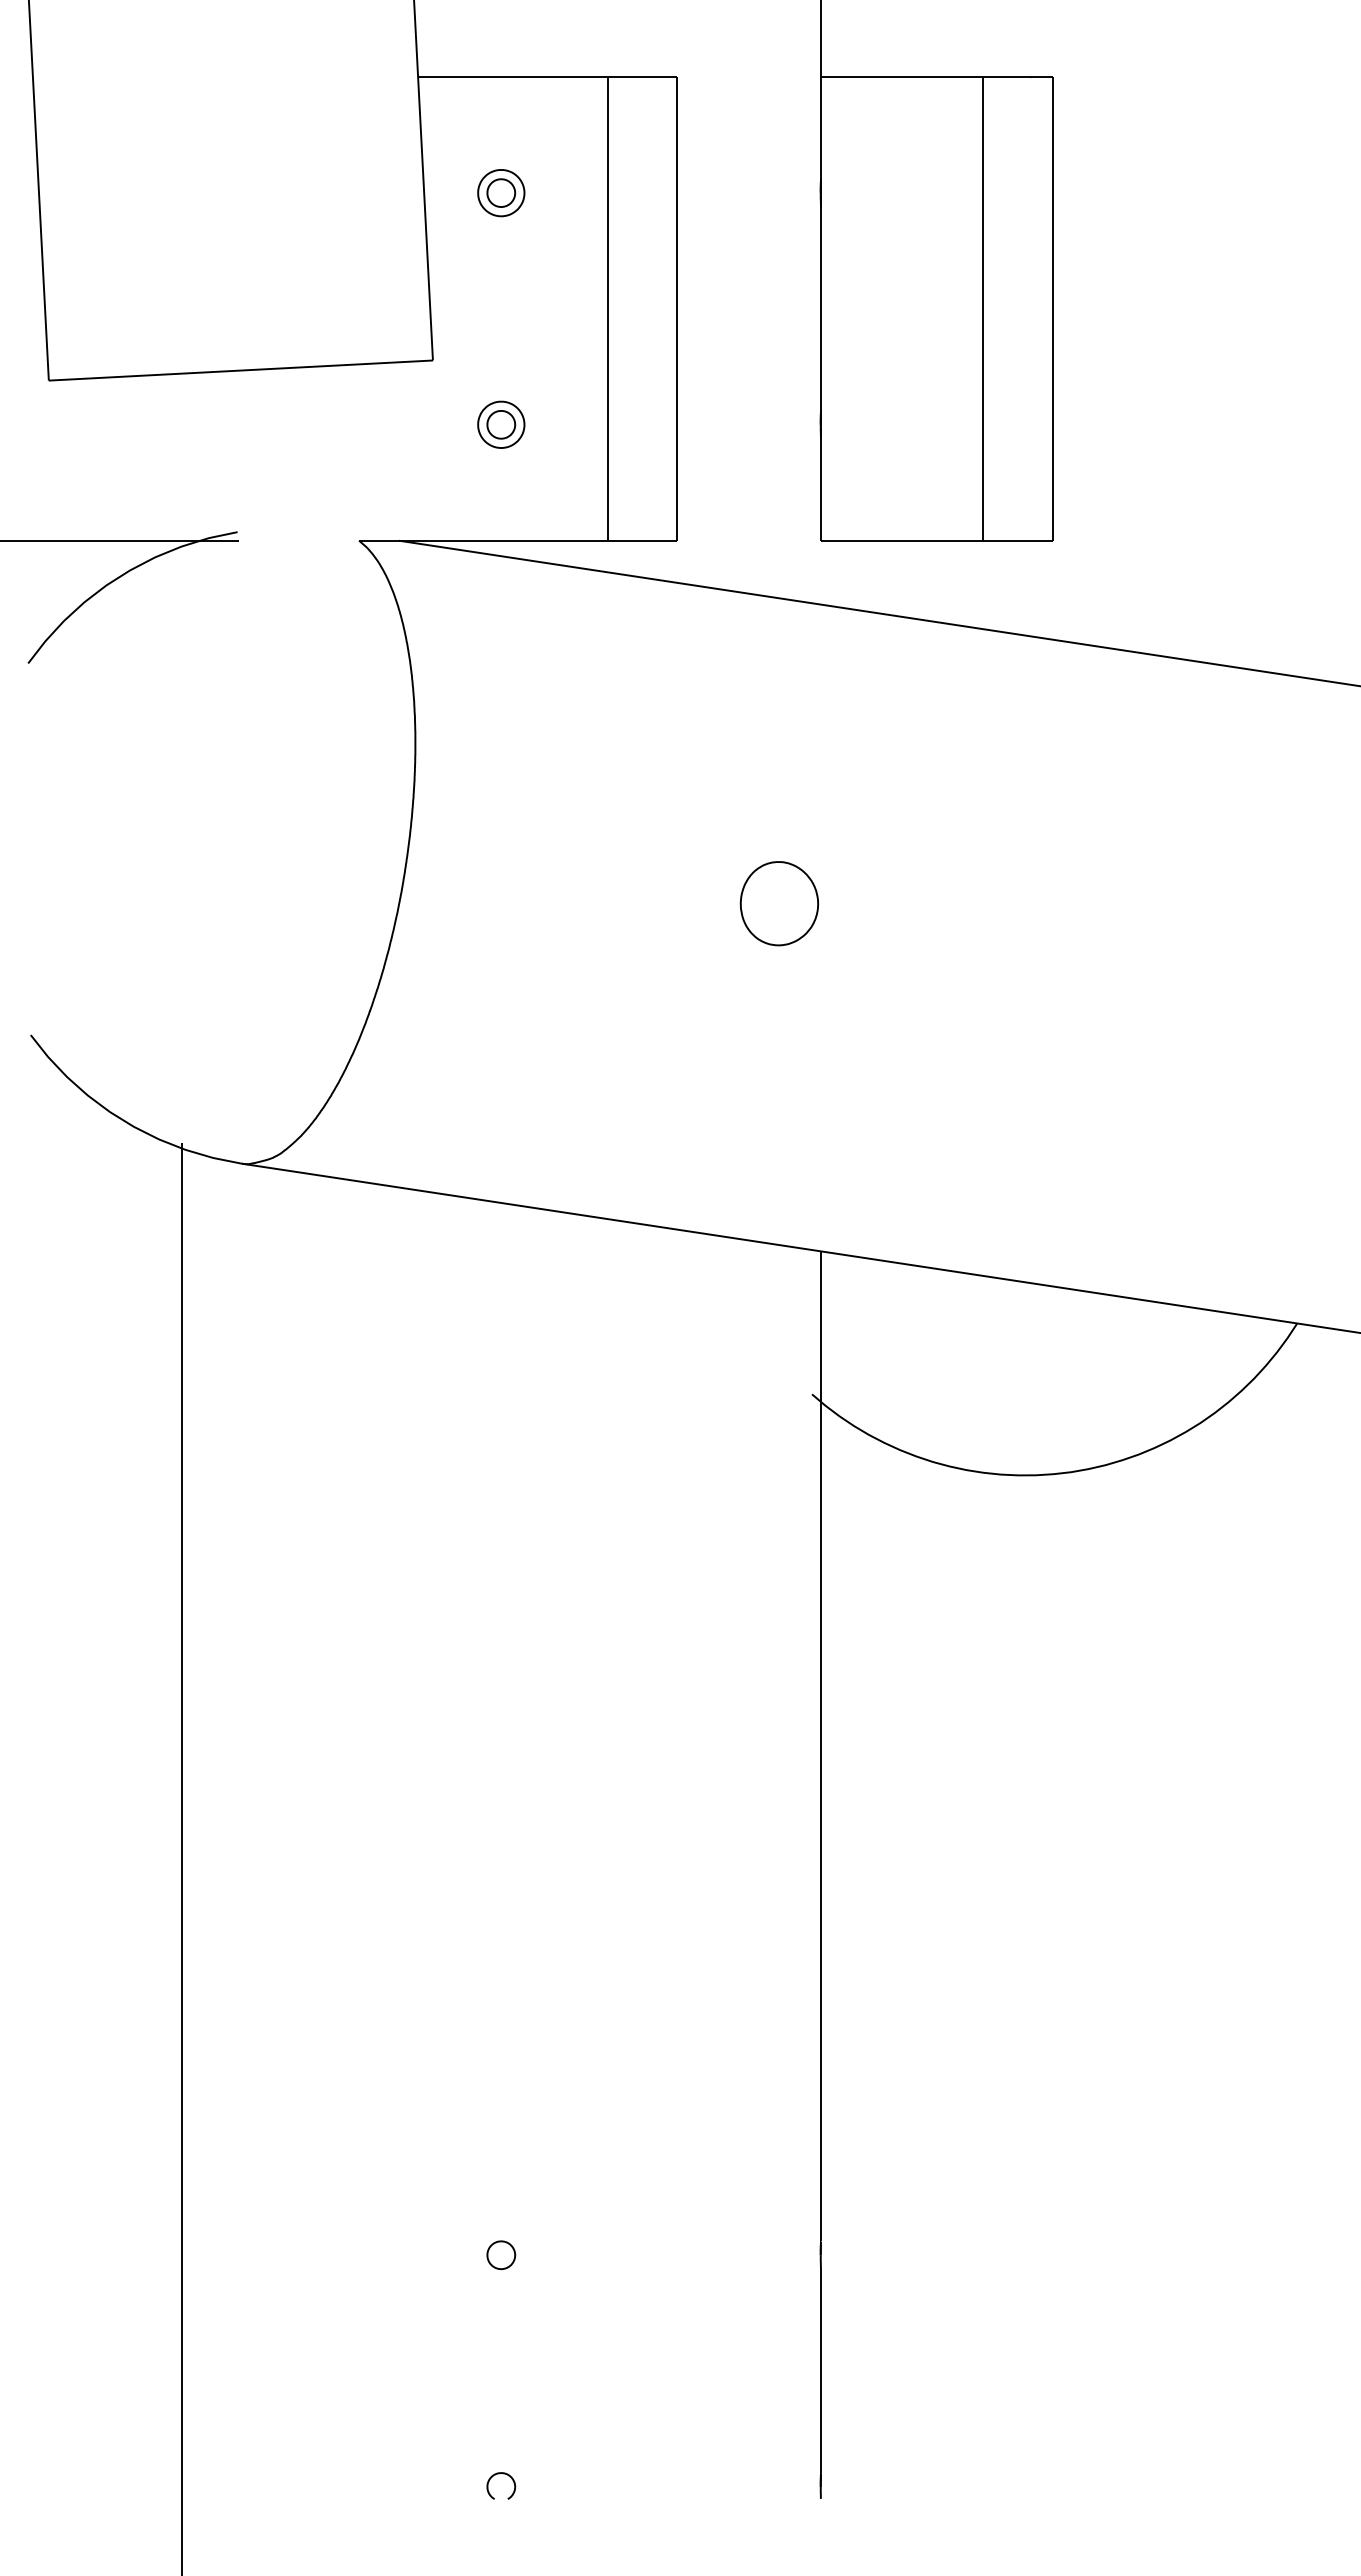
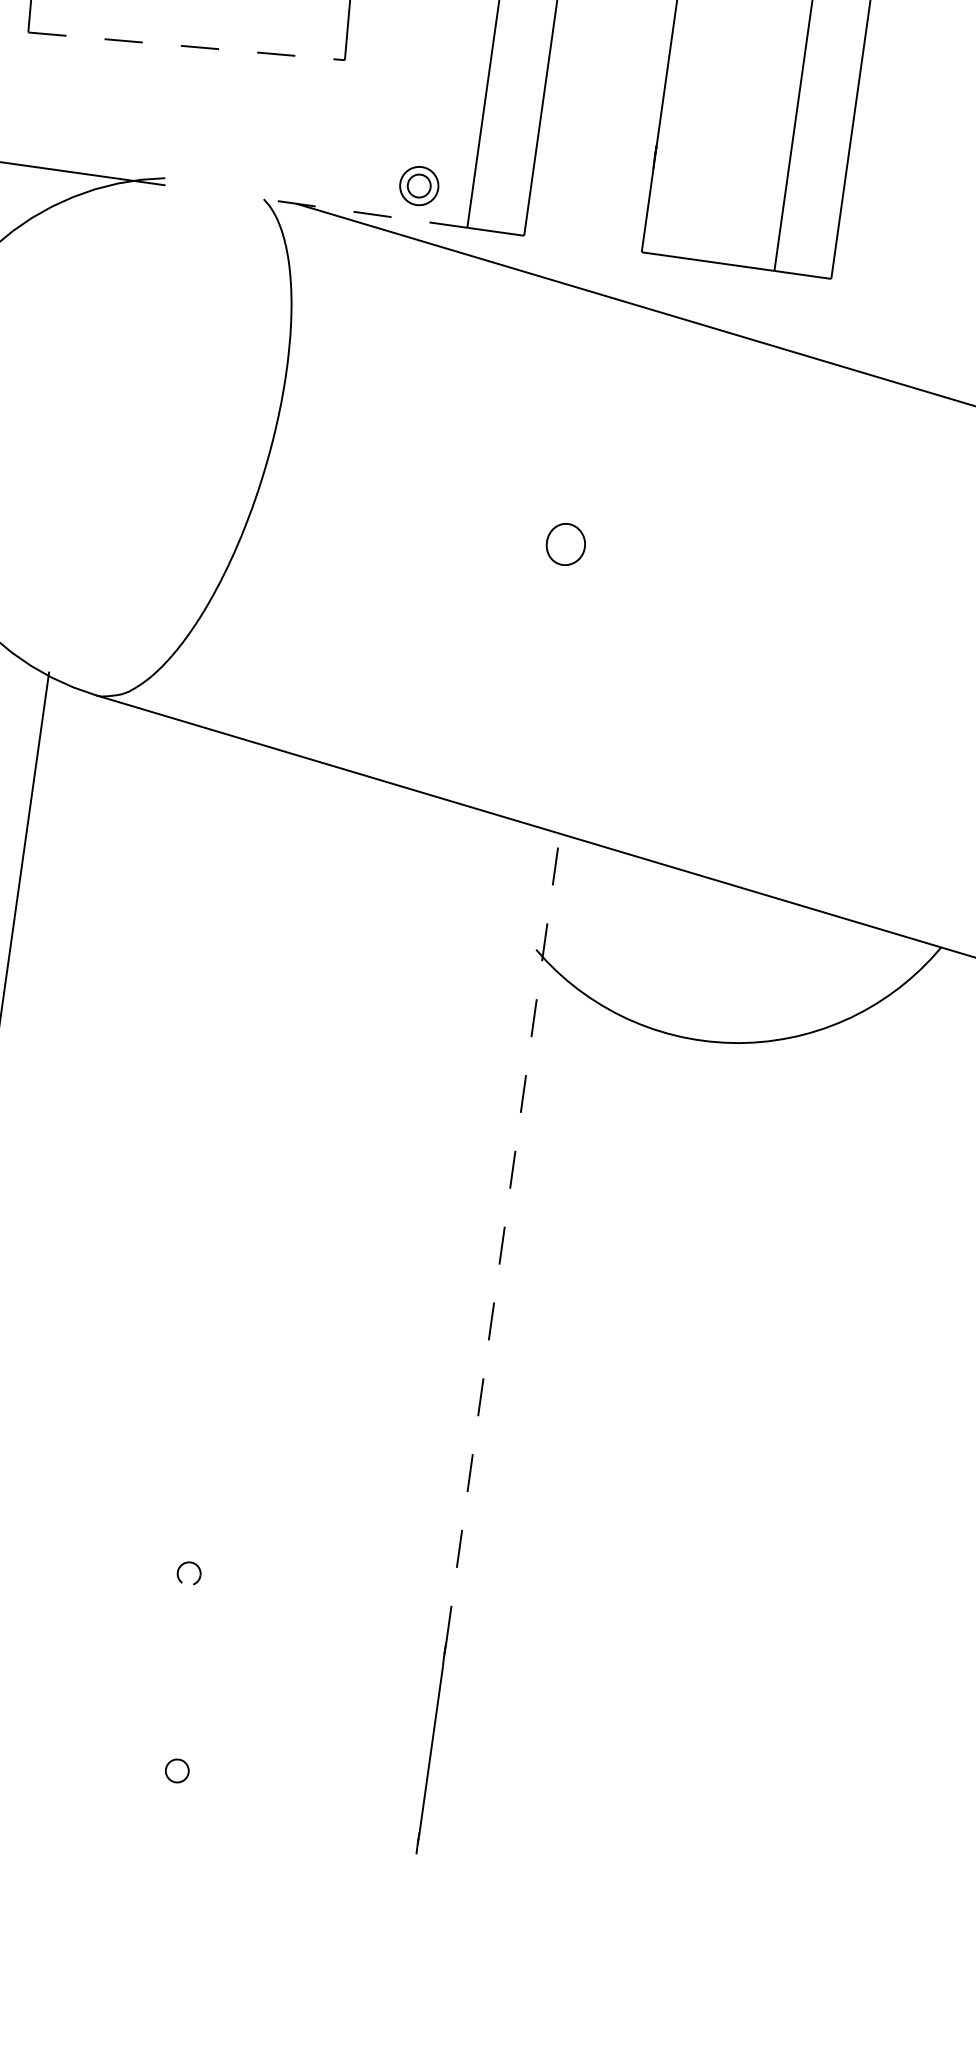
line: (241, 370) -> (187, 46), solid -> dashed
part: (501, 424) -> (419, 185), moved
line: (483, 540) -> (365, 213), solid -> dashed
part: (779, 903) -> (565, 544), size x0.6
line: (821, 1745) -> (503, 1238), solid -> dashed
part: (501, 2255) -> (177, 1771), moved
part: (499, 2474) -> (189, 1563), moved

